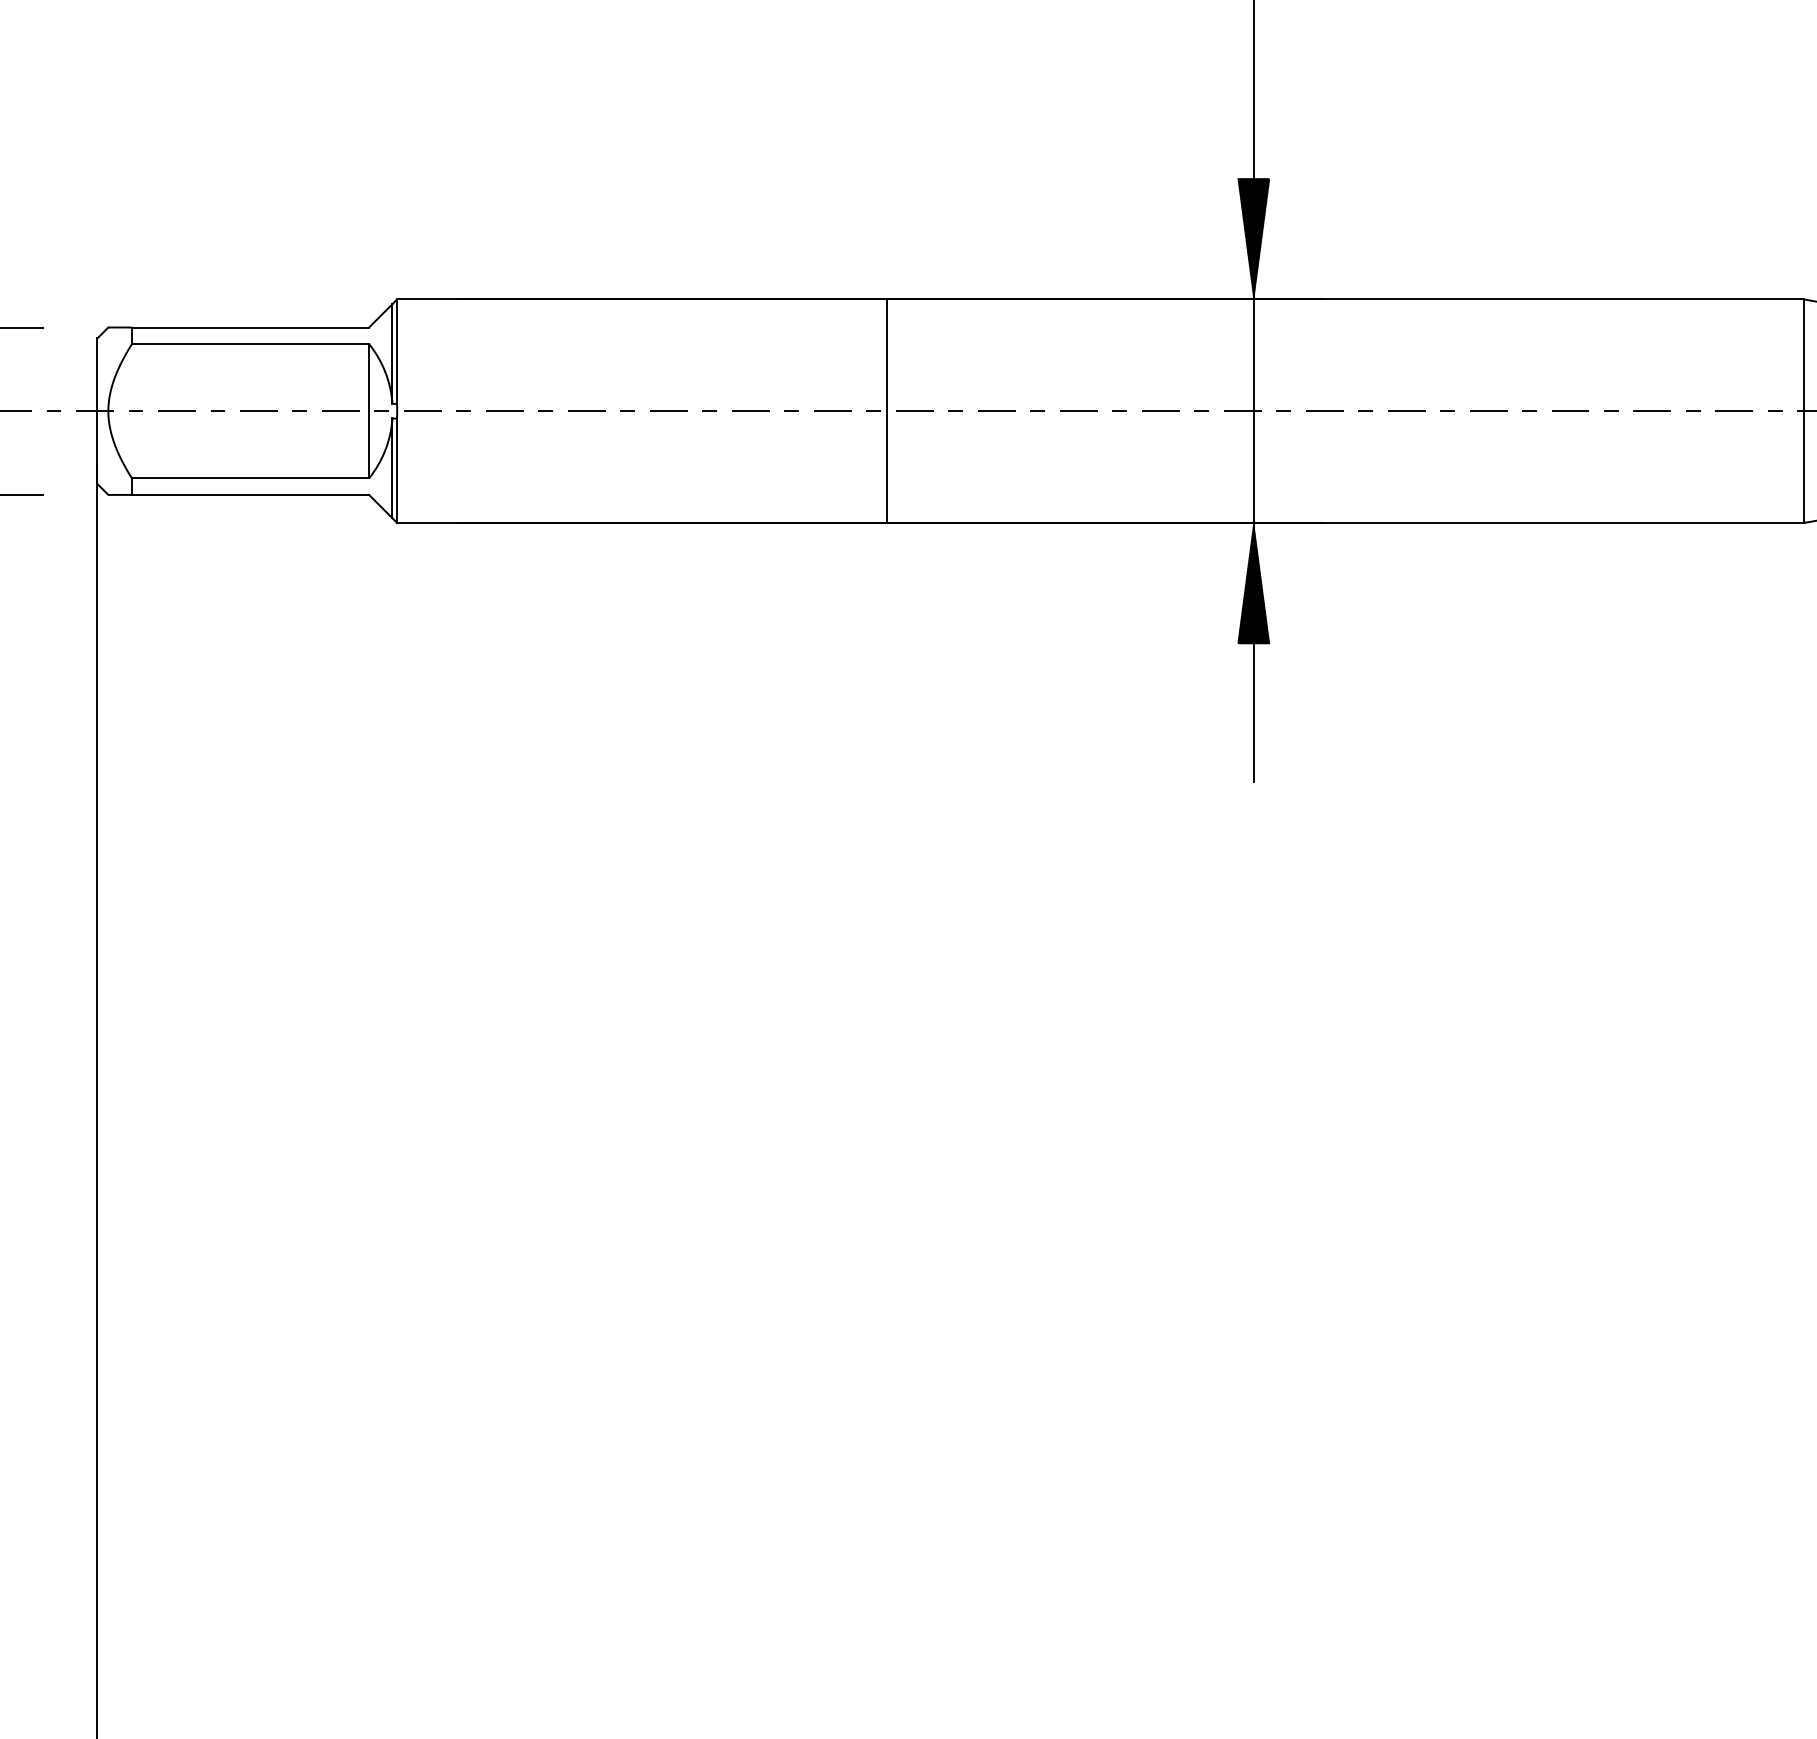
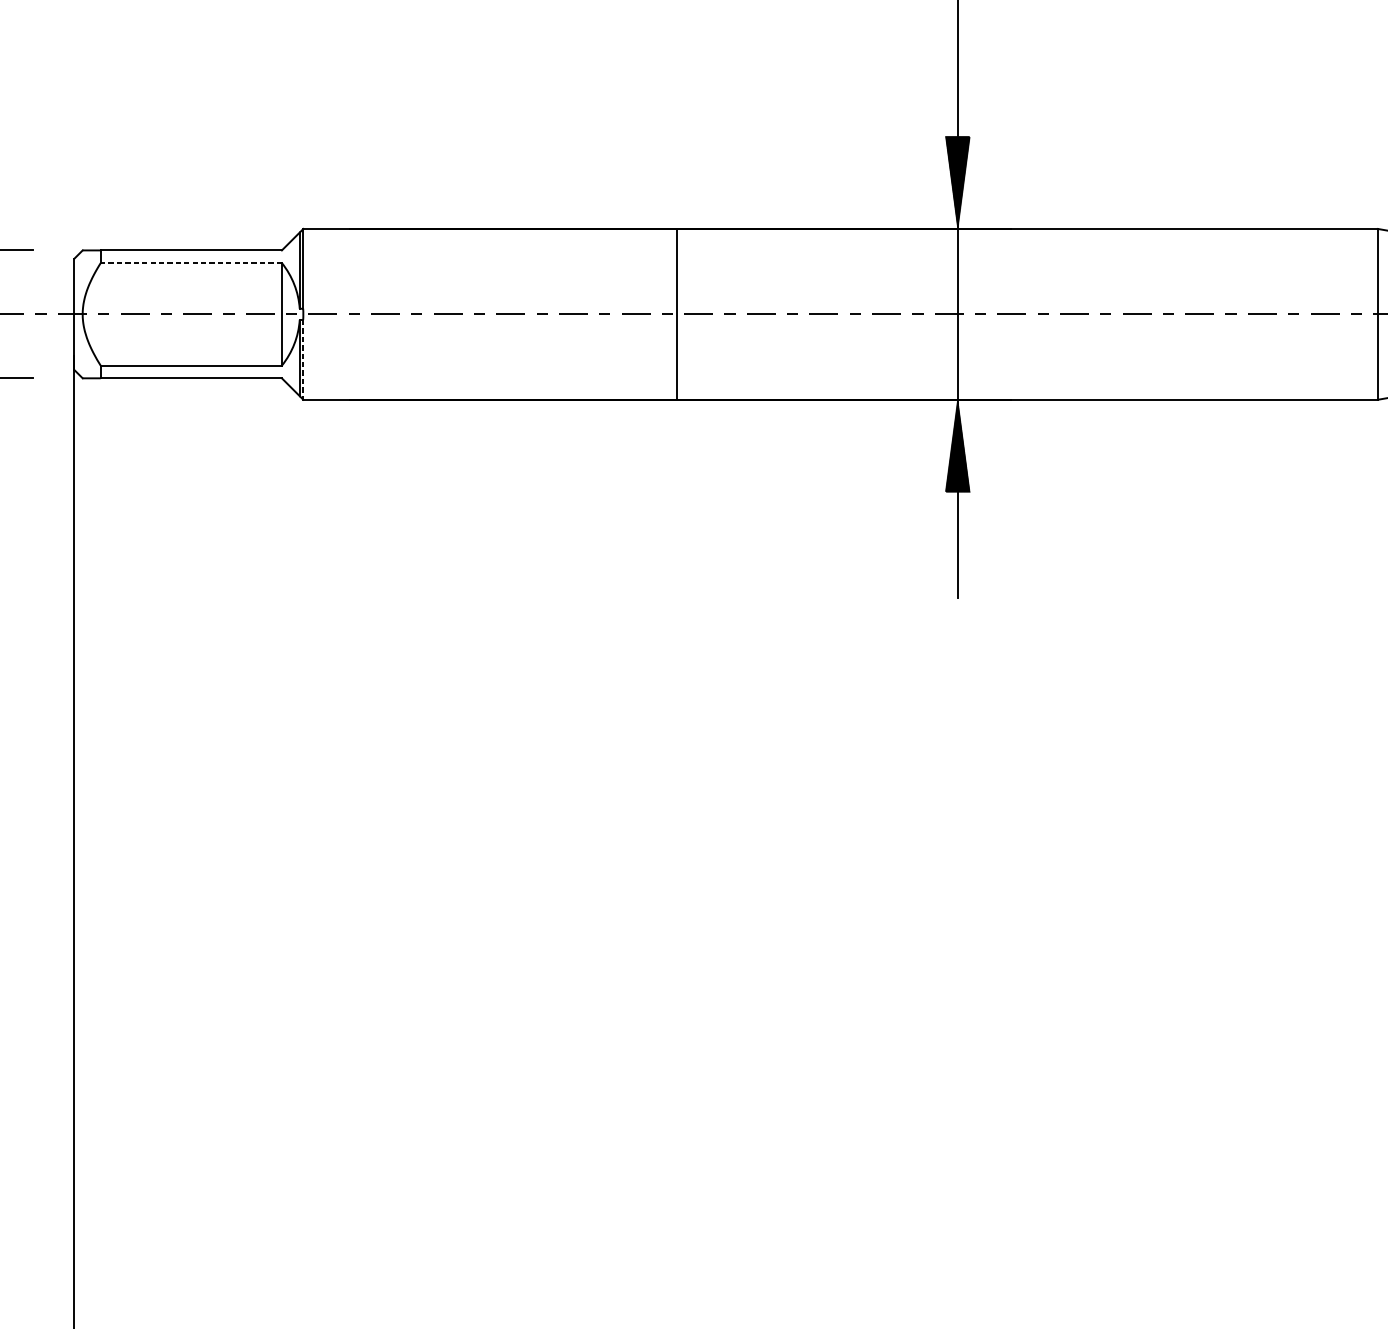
line: (250, 344) -> (191, 263), solid -> dashed
line: (396, 471) -> (302, 360), solid -> dashed

